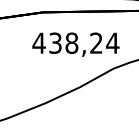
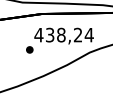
part: (25, 64) -> (29, 49), added

